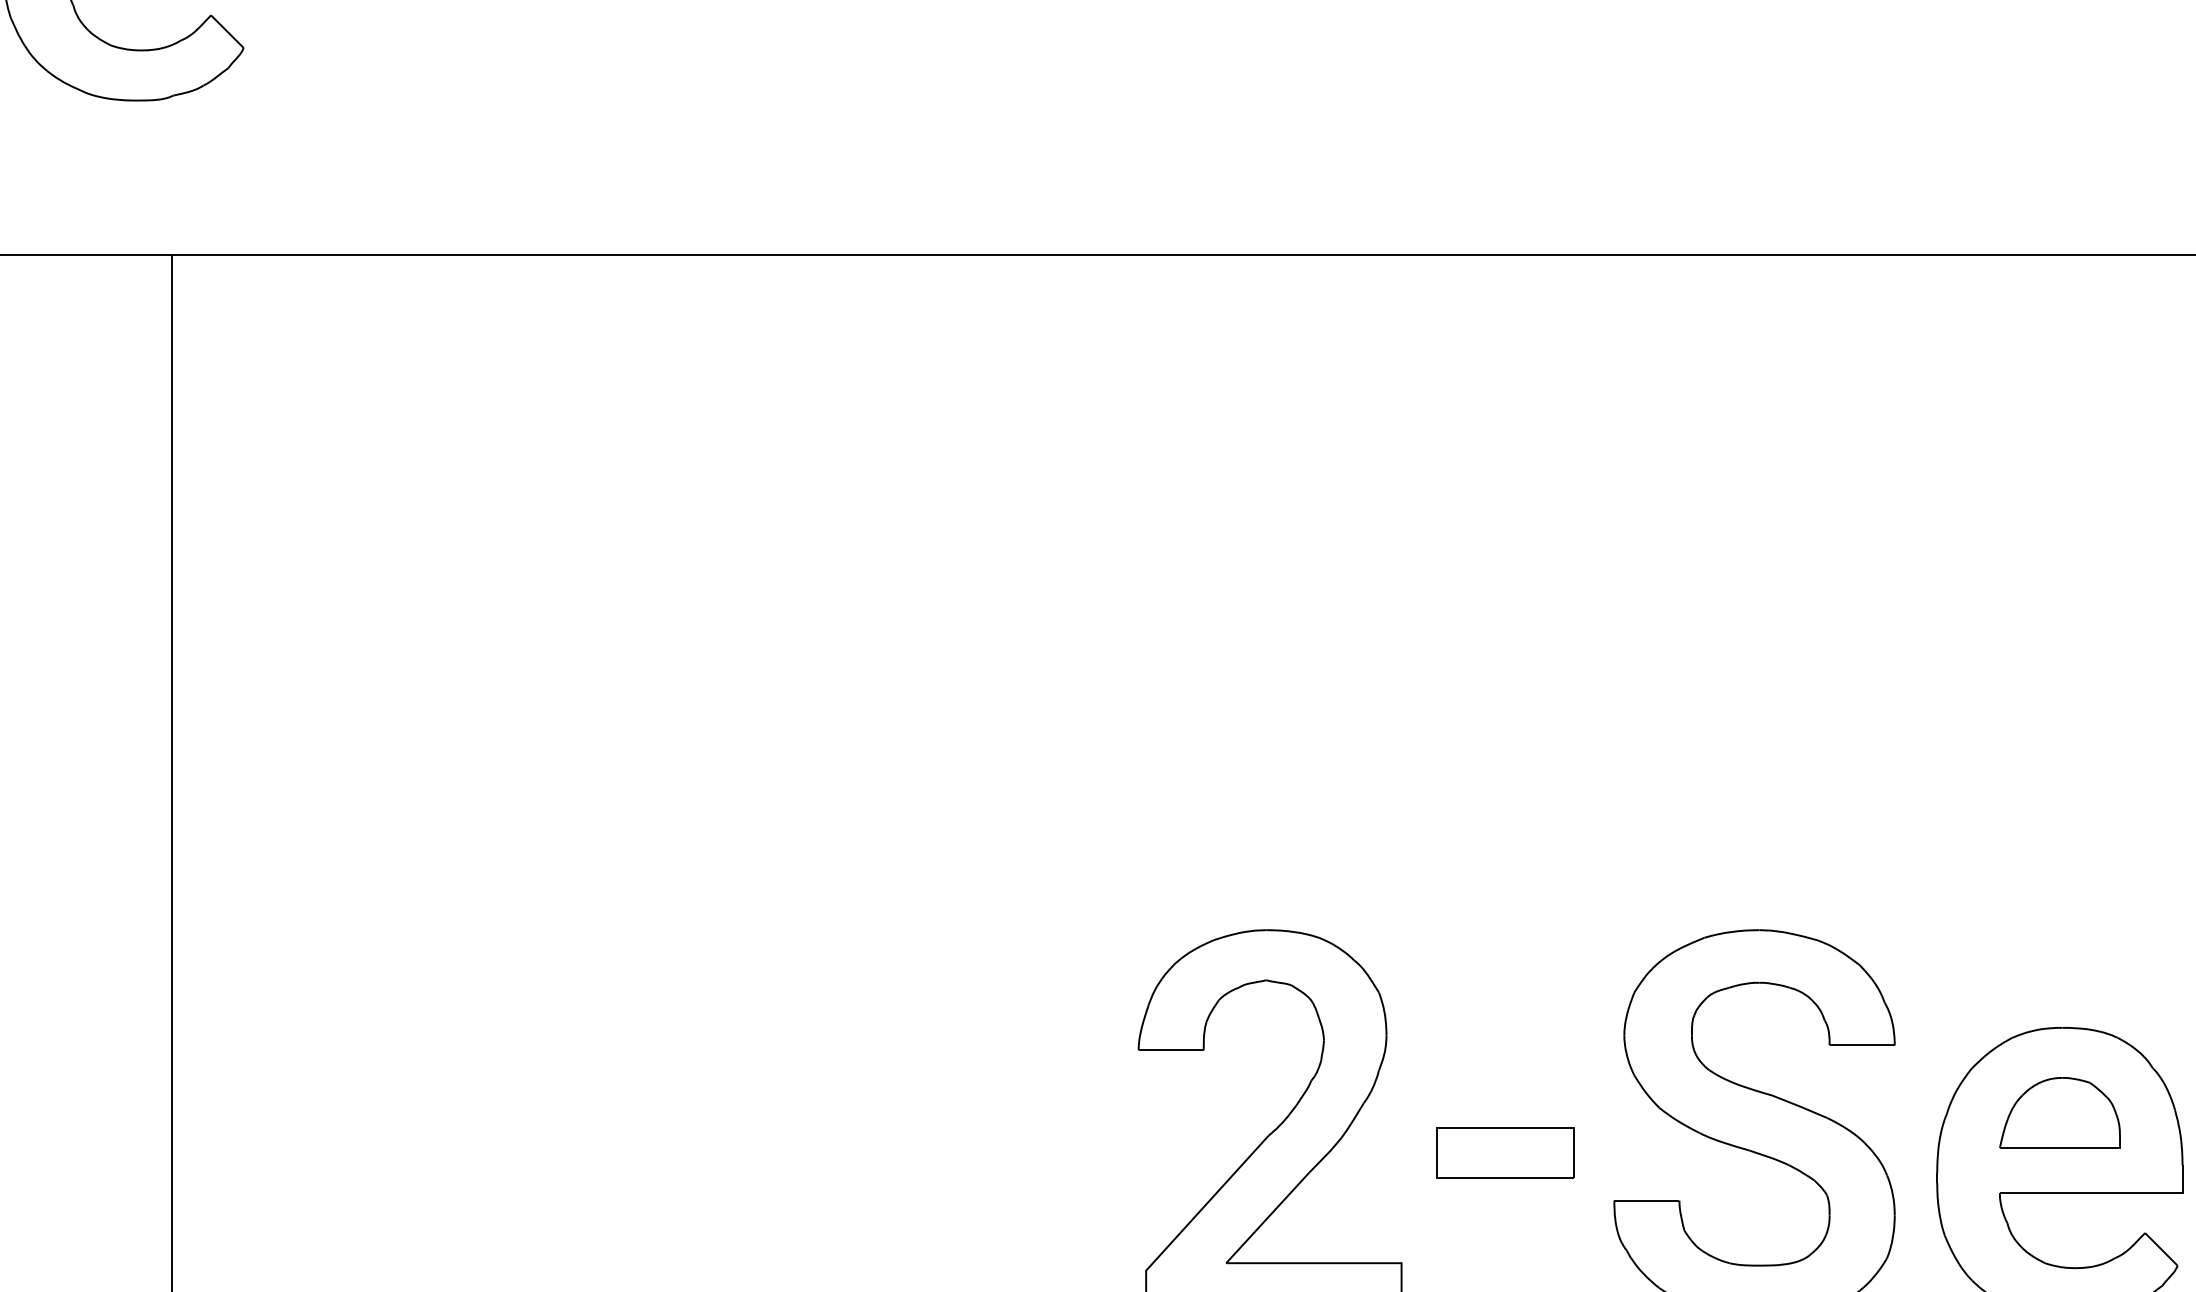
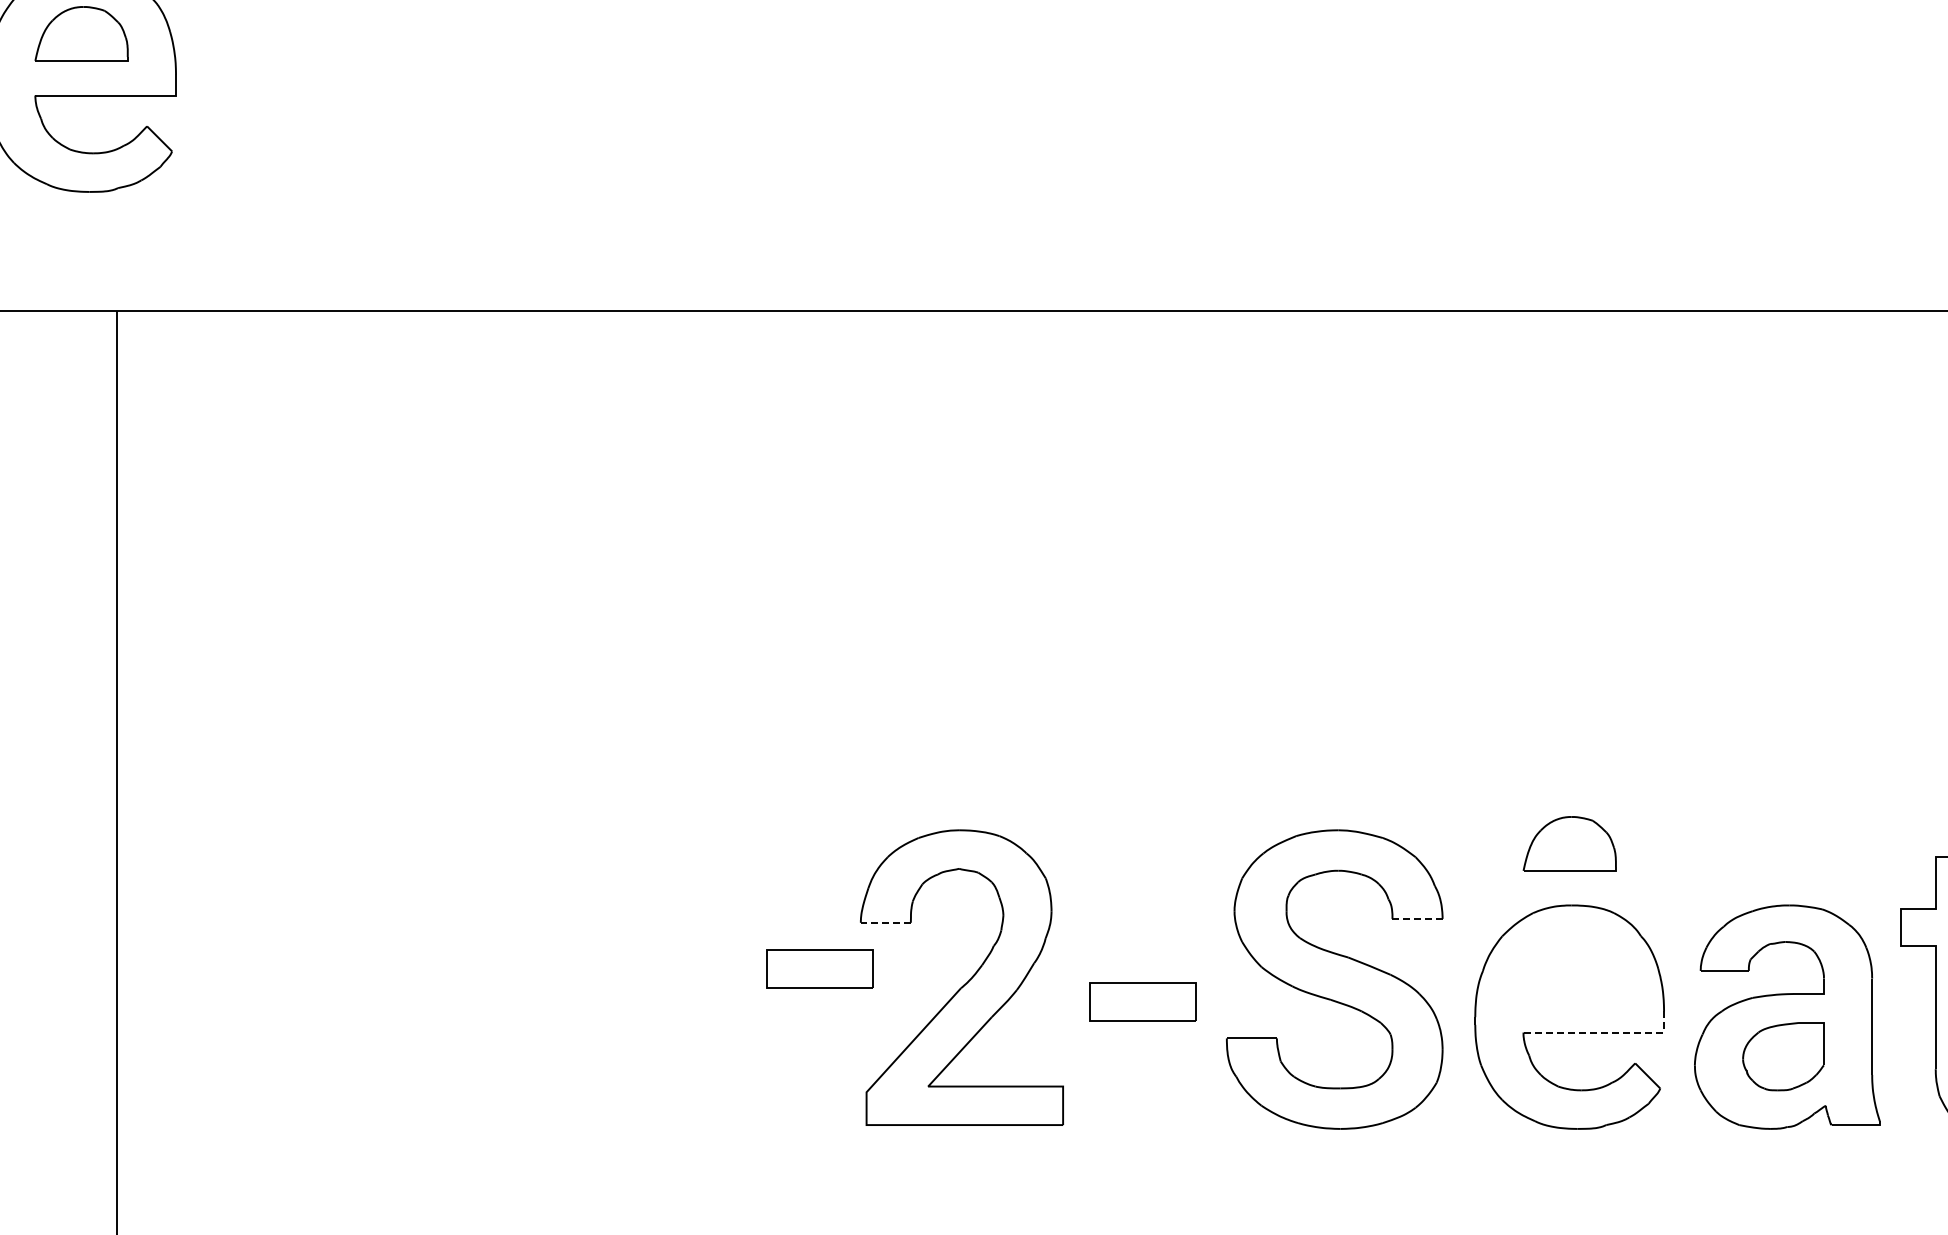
line: (1862, 1044) -> (1417, 918), solid -> dashed
line: (1170, 1050) -> (885, 922), solid -> dashed
part: (1084, 1109) -> (819, 968), added
part: (2059, 1112) -> (1569, 843), moved
line: (2106, 1192) -> (1605, 1032), solid -> dashed

